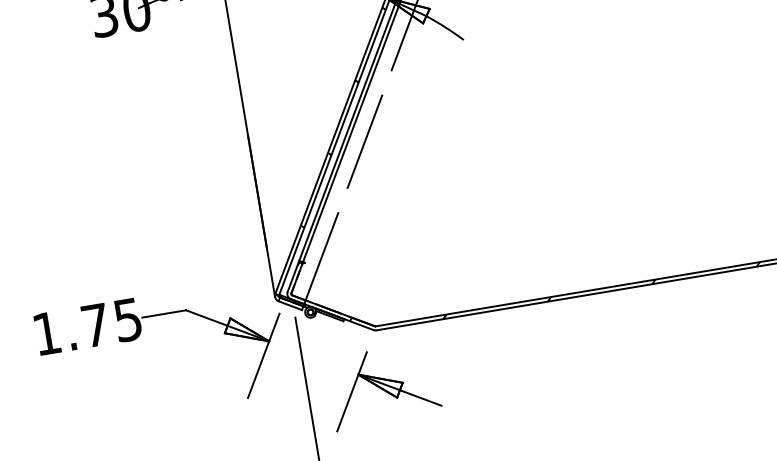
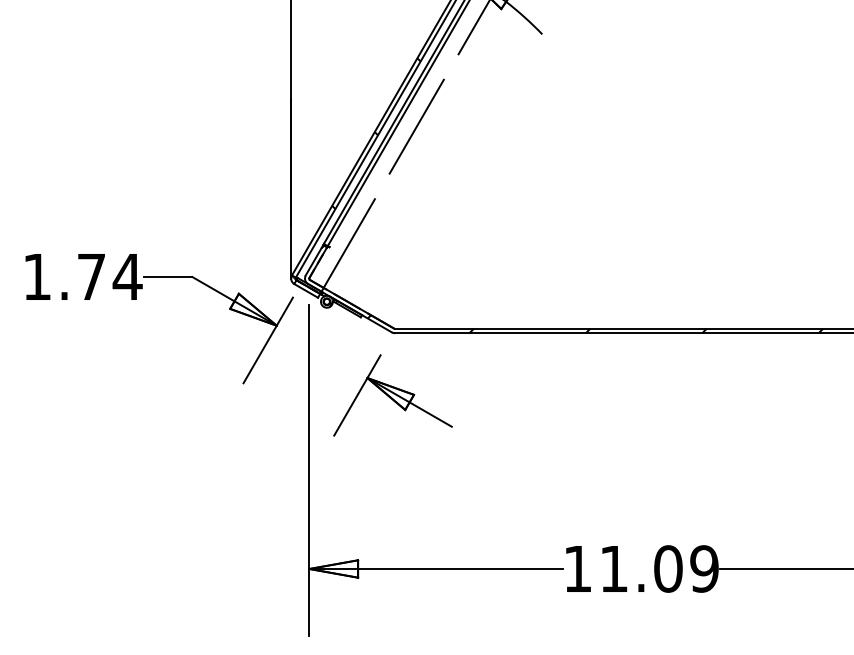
text: (127, 320) -> (127, 277), 1.75 -> 1.74

